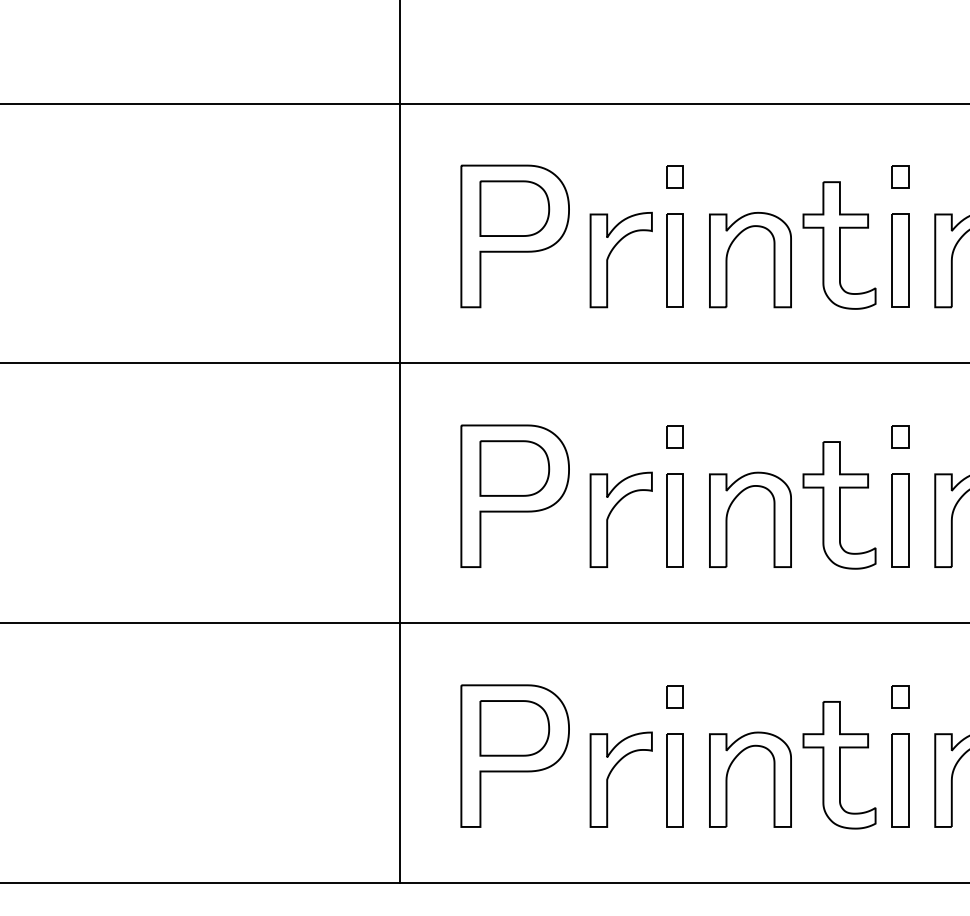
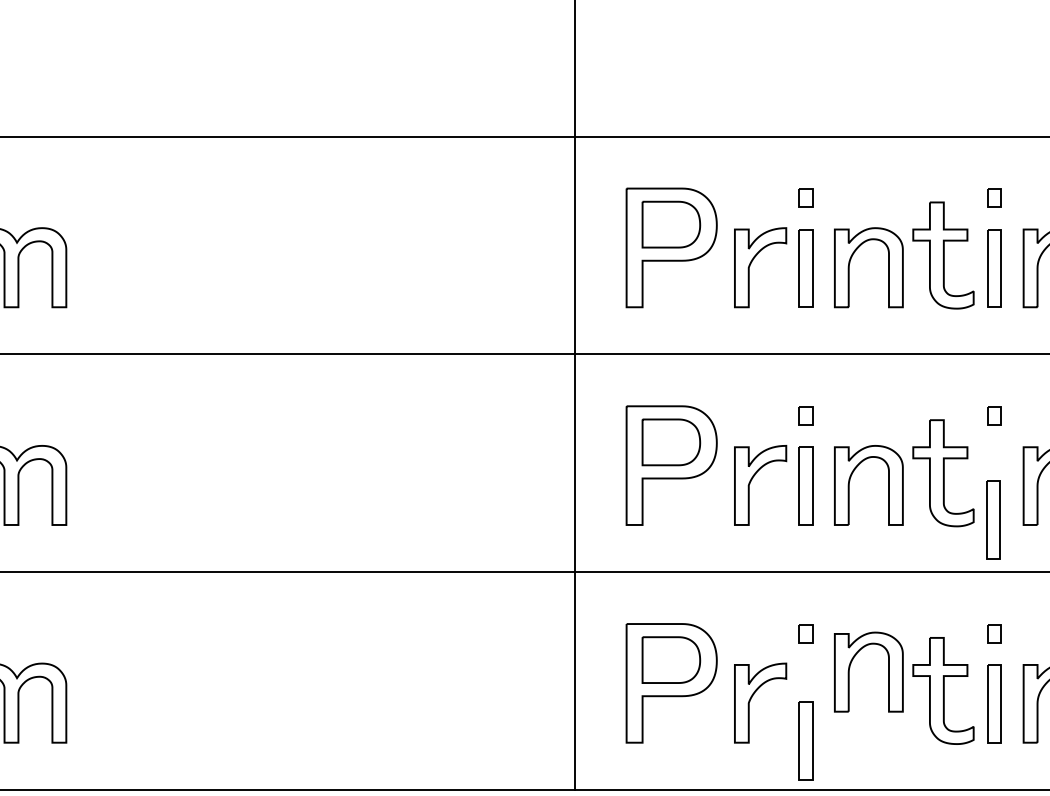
part: (900, 519) -> (993, 519), moved
part: (729, 770) -> (851, 664), moved
part: (674, 780) -> (805, 740), moved

